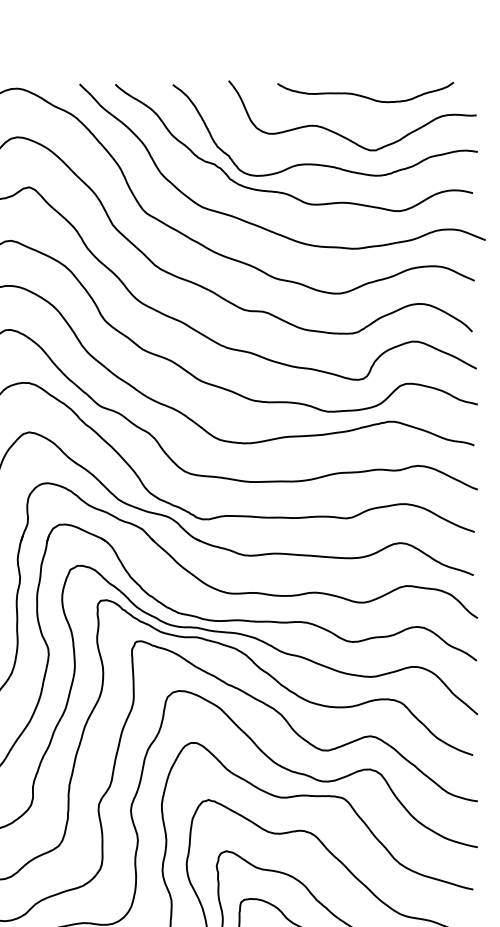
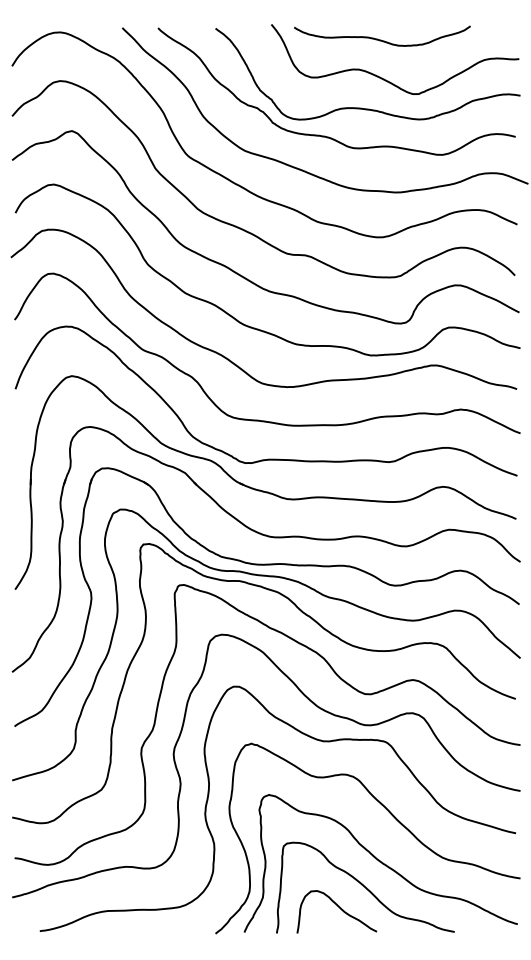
curve: (364, 95) -> (381, 39), moved

